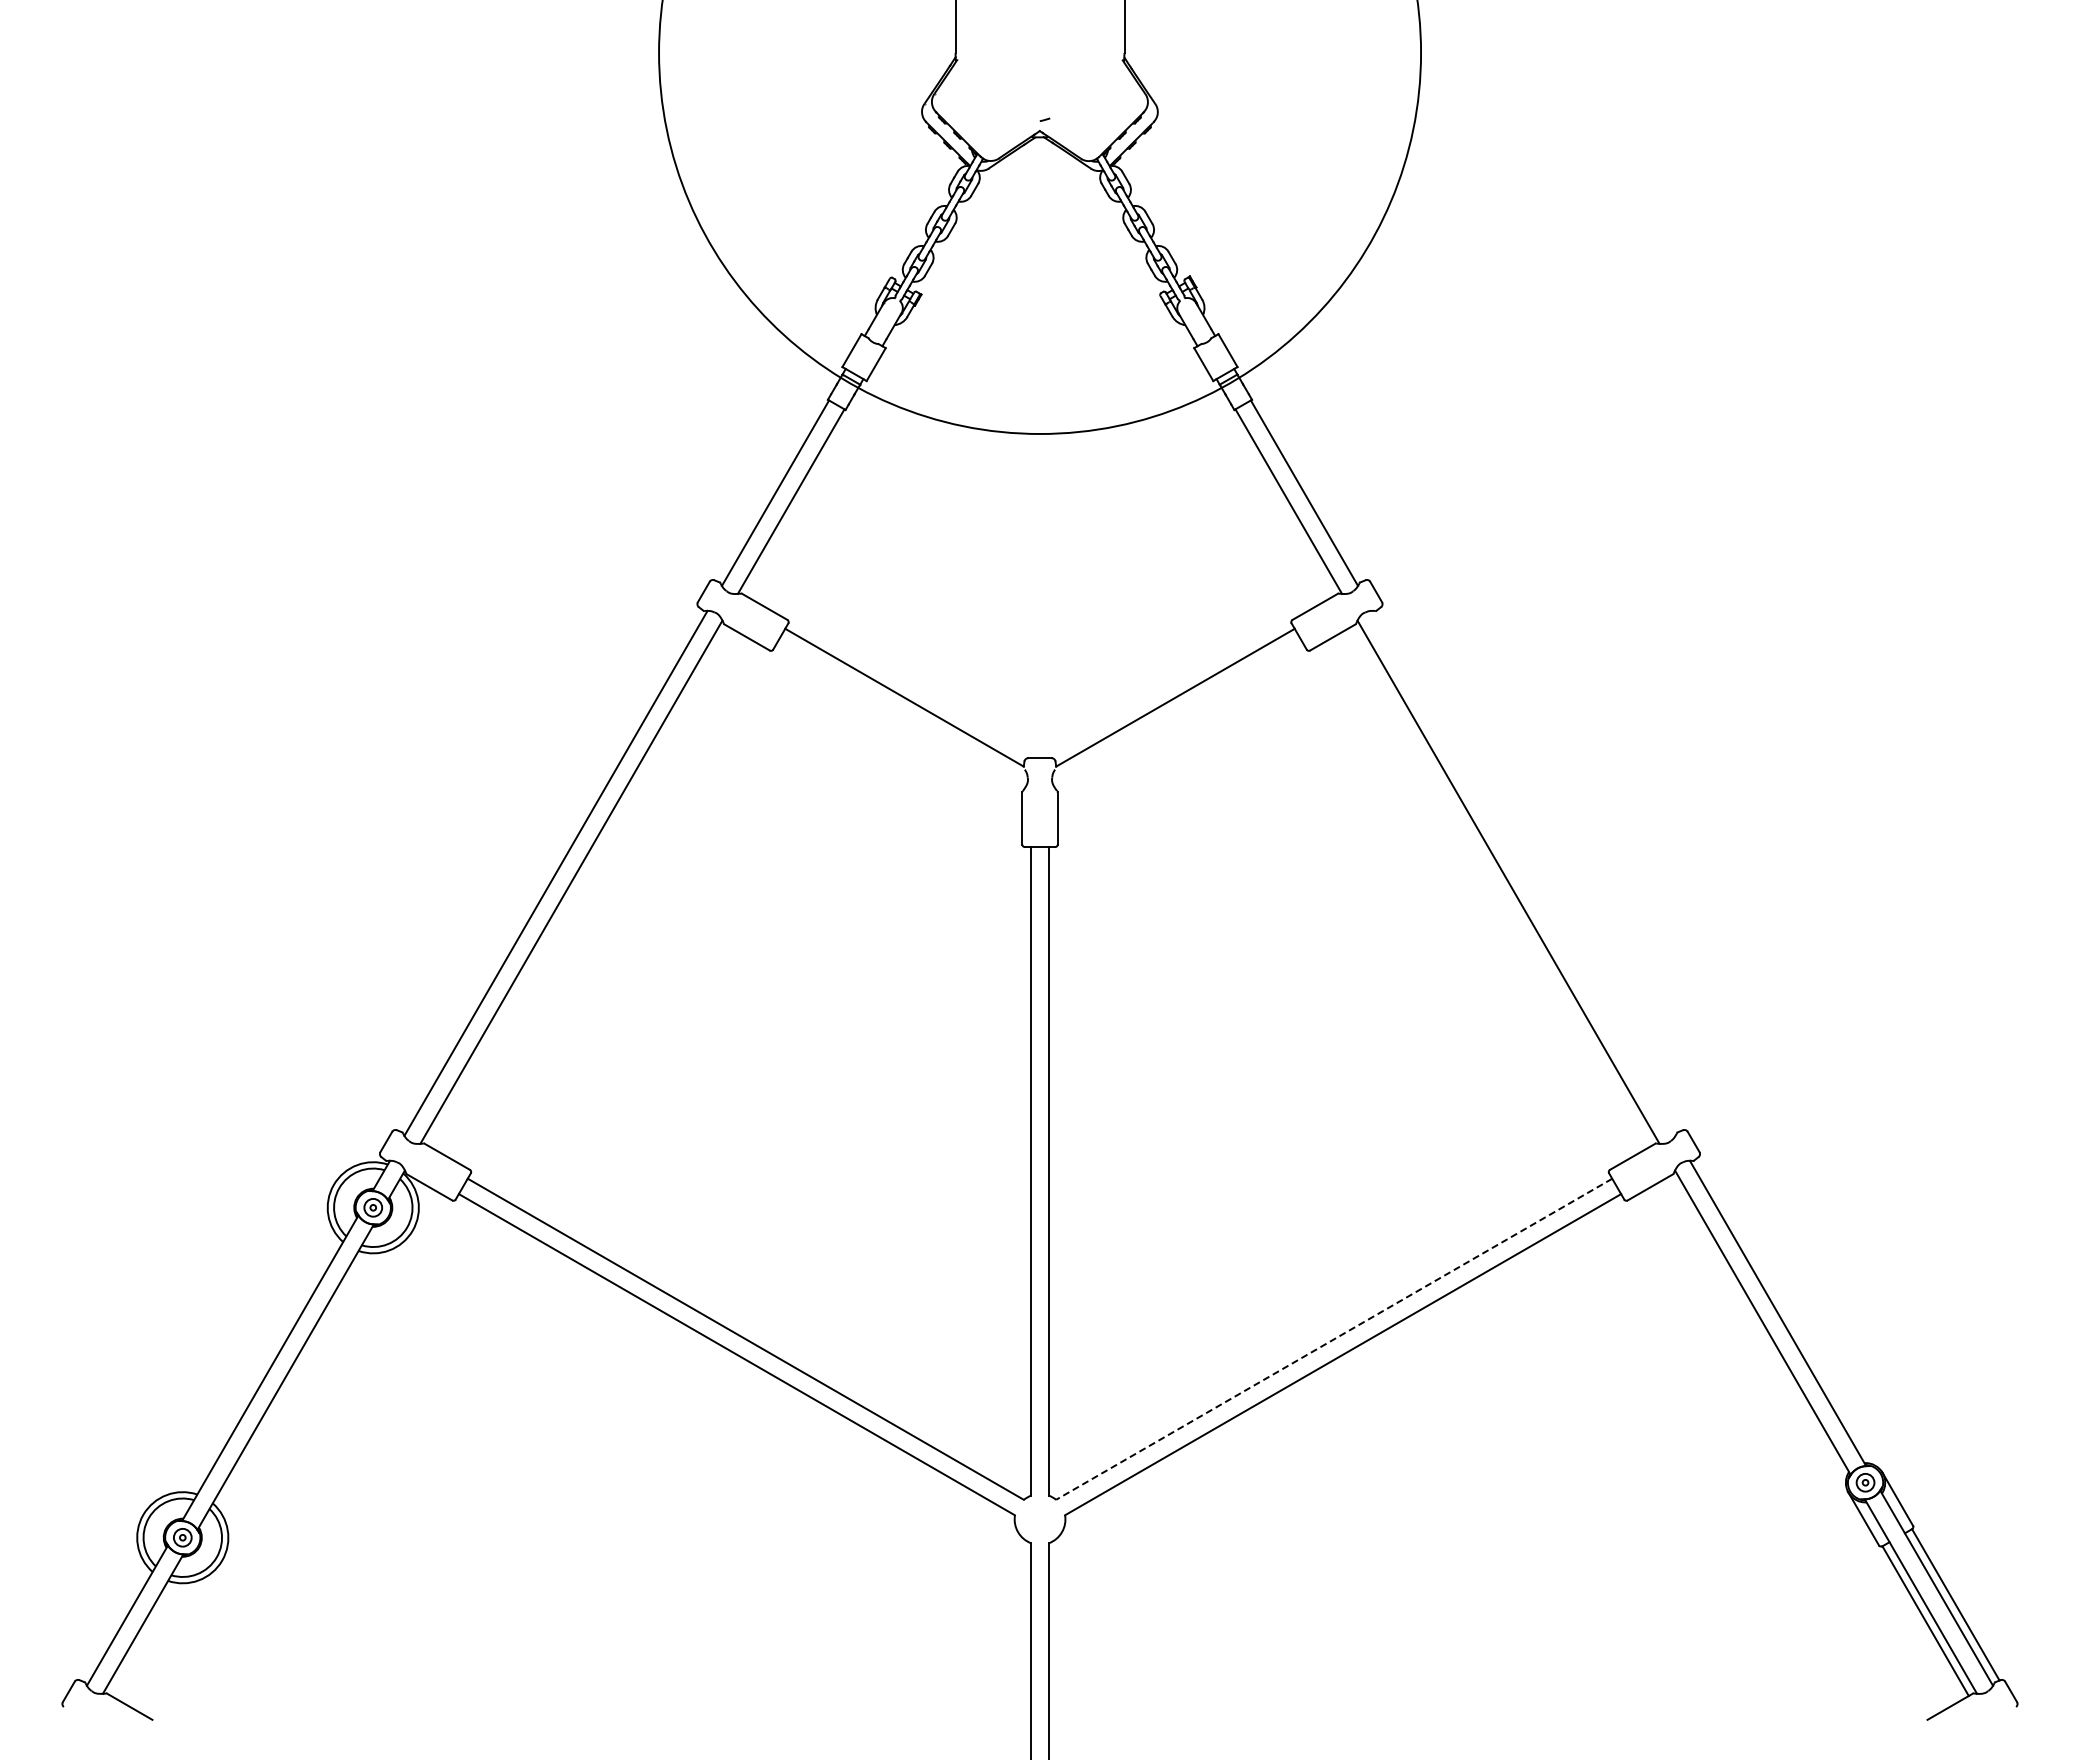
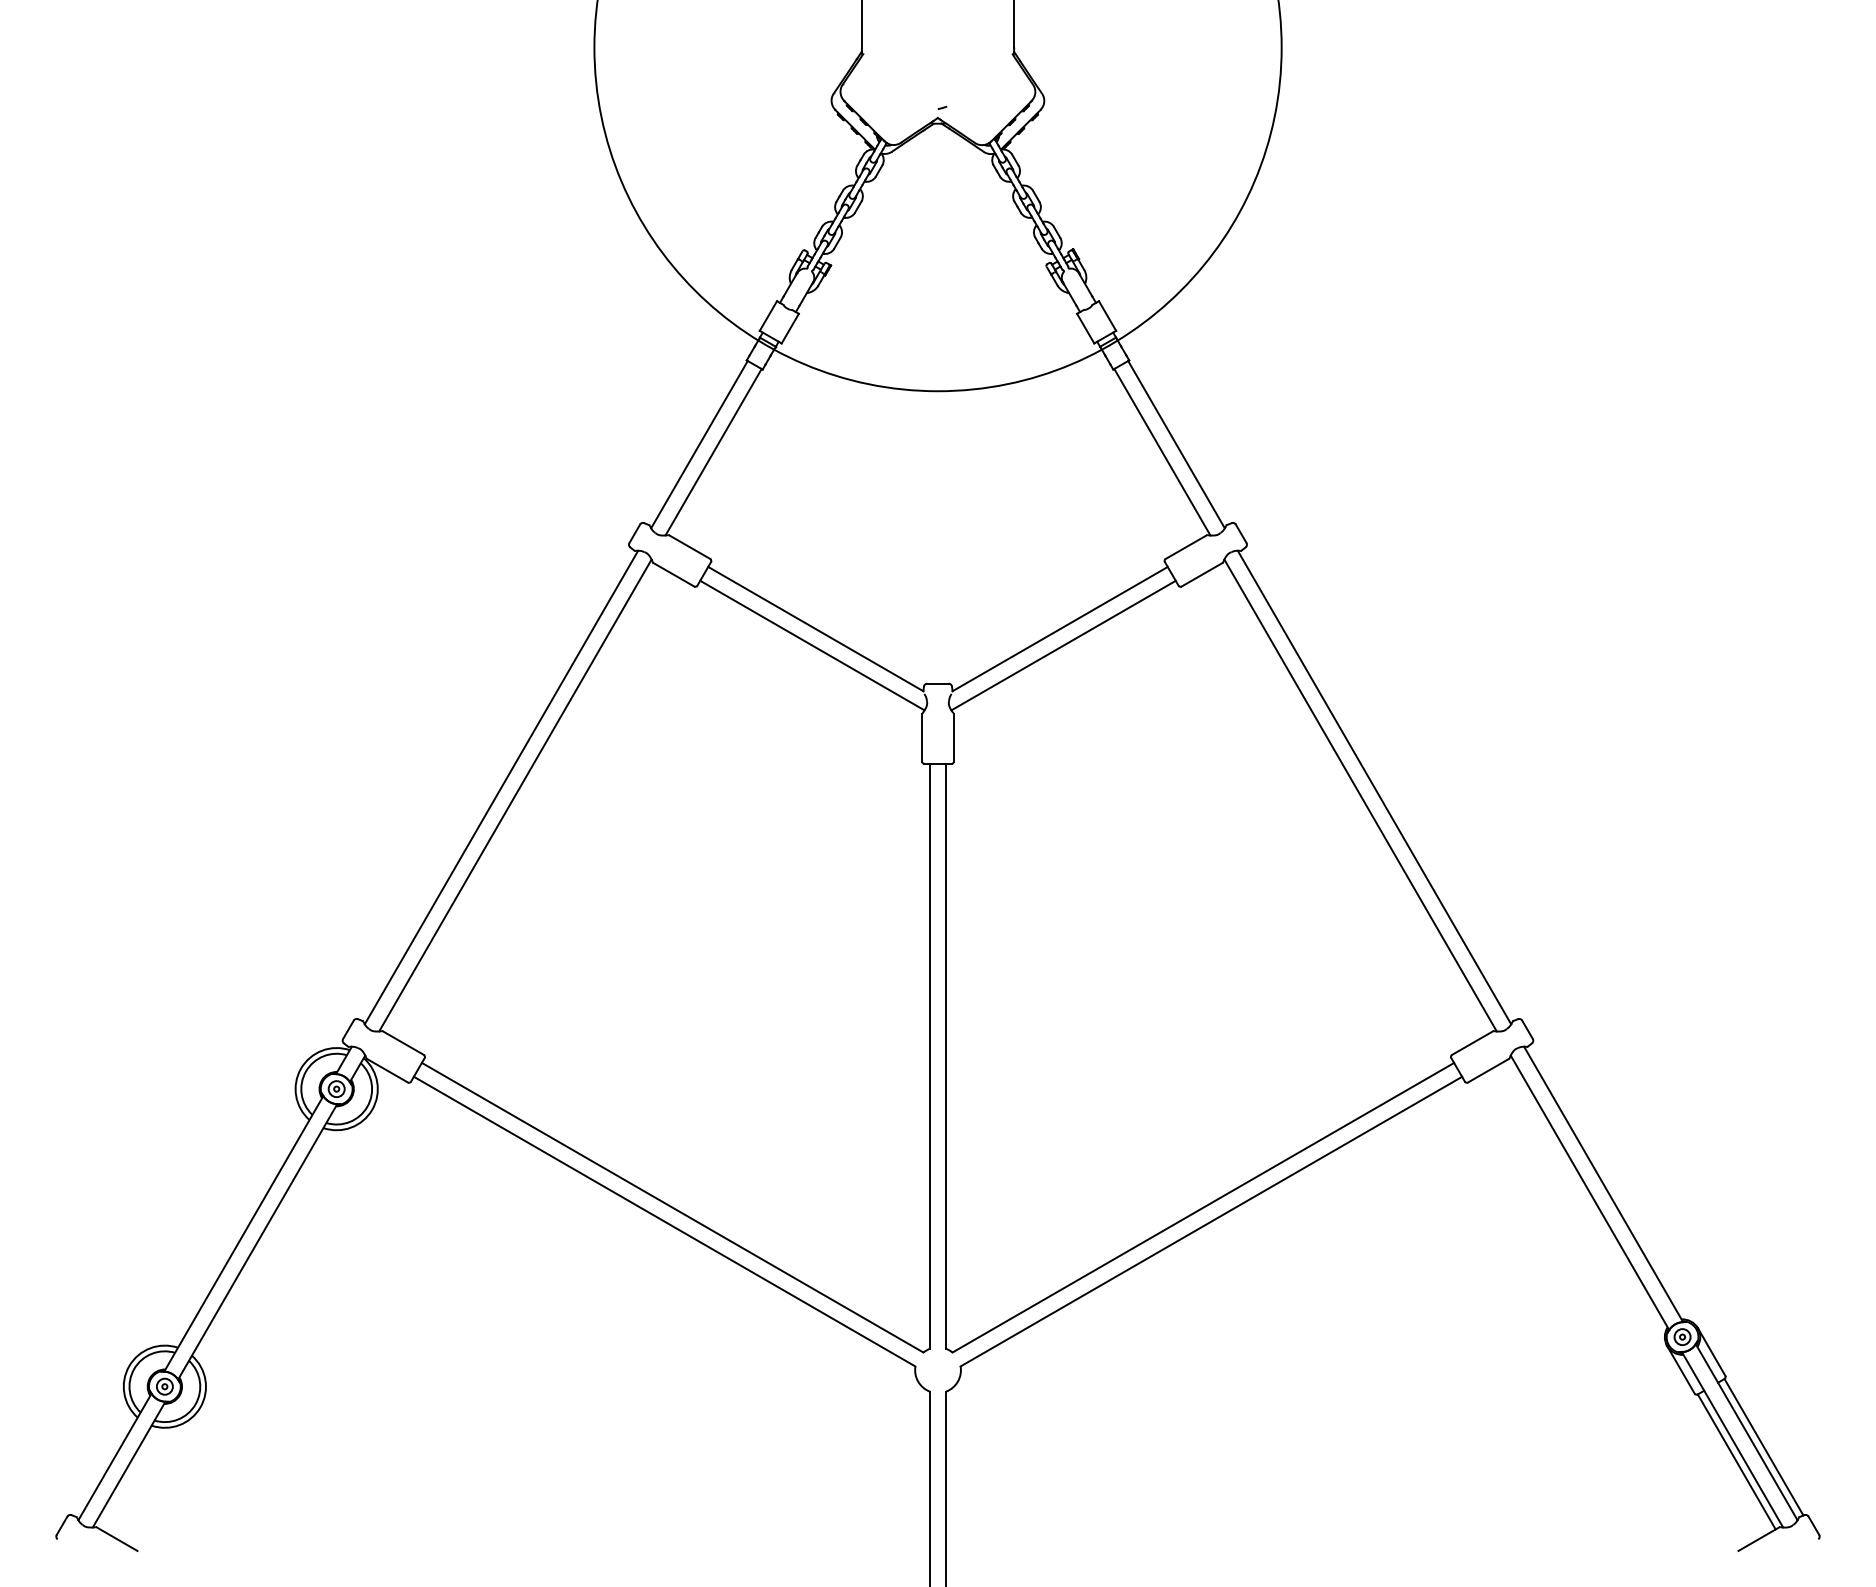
line: (900, 715) -> (812, 645), added
line: (1178, 715) -> (1062, 645), added
line: (1523, 872) -> (1374, 786), added
line: (1333, 1339) -> (1202, 1207), dashed -> solid

